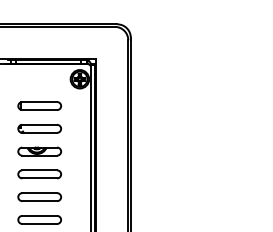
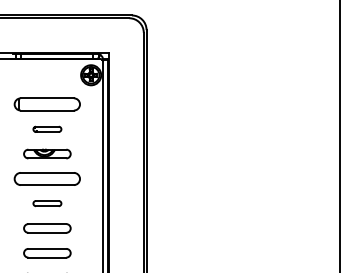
part: (39, 106) -> (47, 104), size x1.4
part: (39, 129) -> (47, 129), size x0.6
part: (39, 174) -> (47, 178), size x1.4
part: (39, 197) -> (47, 203), size x0.6

